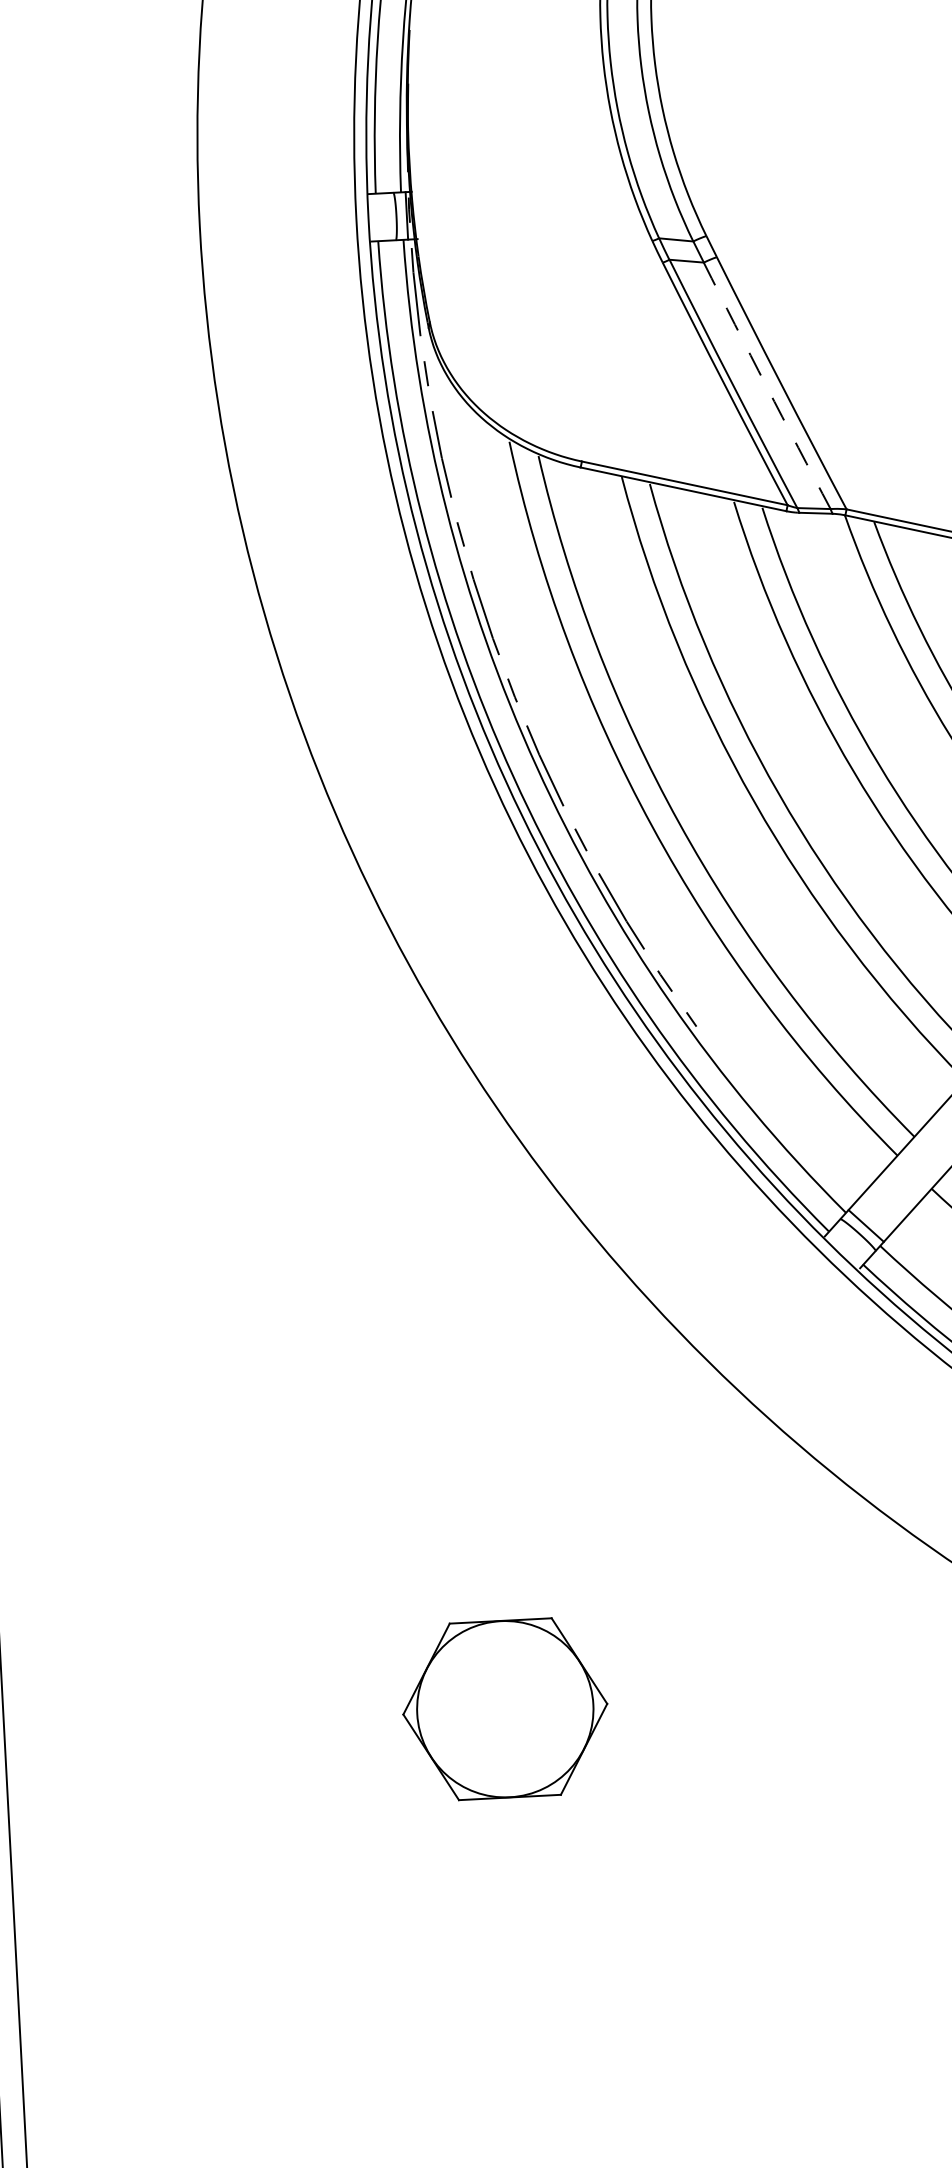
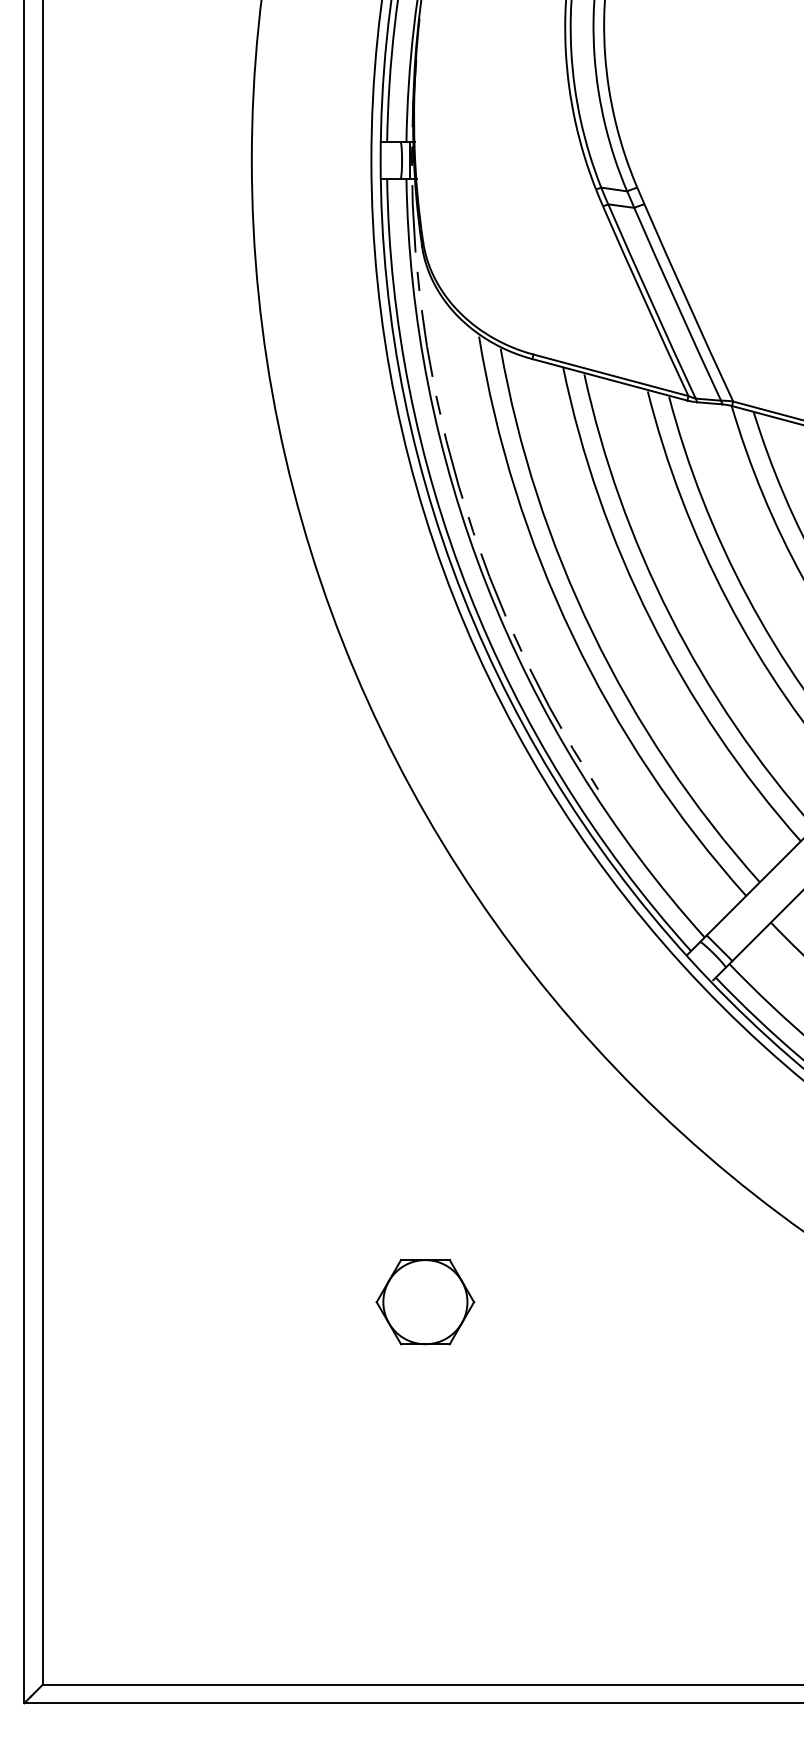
arc: (766, 386) -> (677, 304), dashed -> solid
part: (505, 1709) -> (425, 1302), size x0.62

